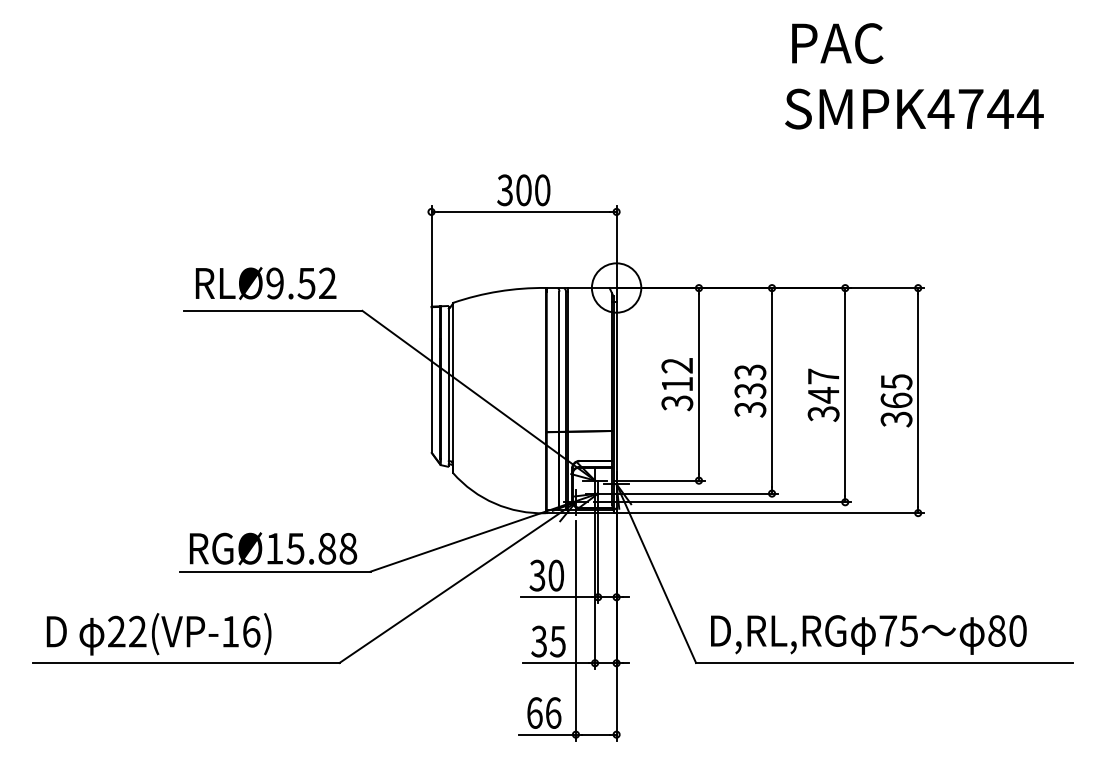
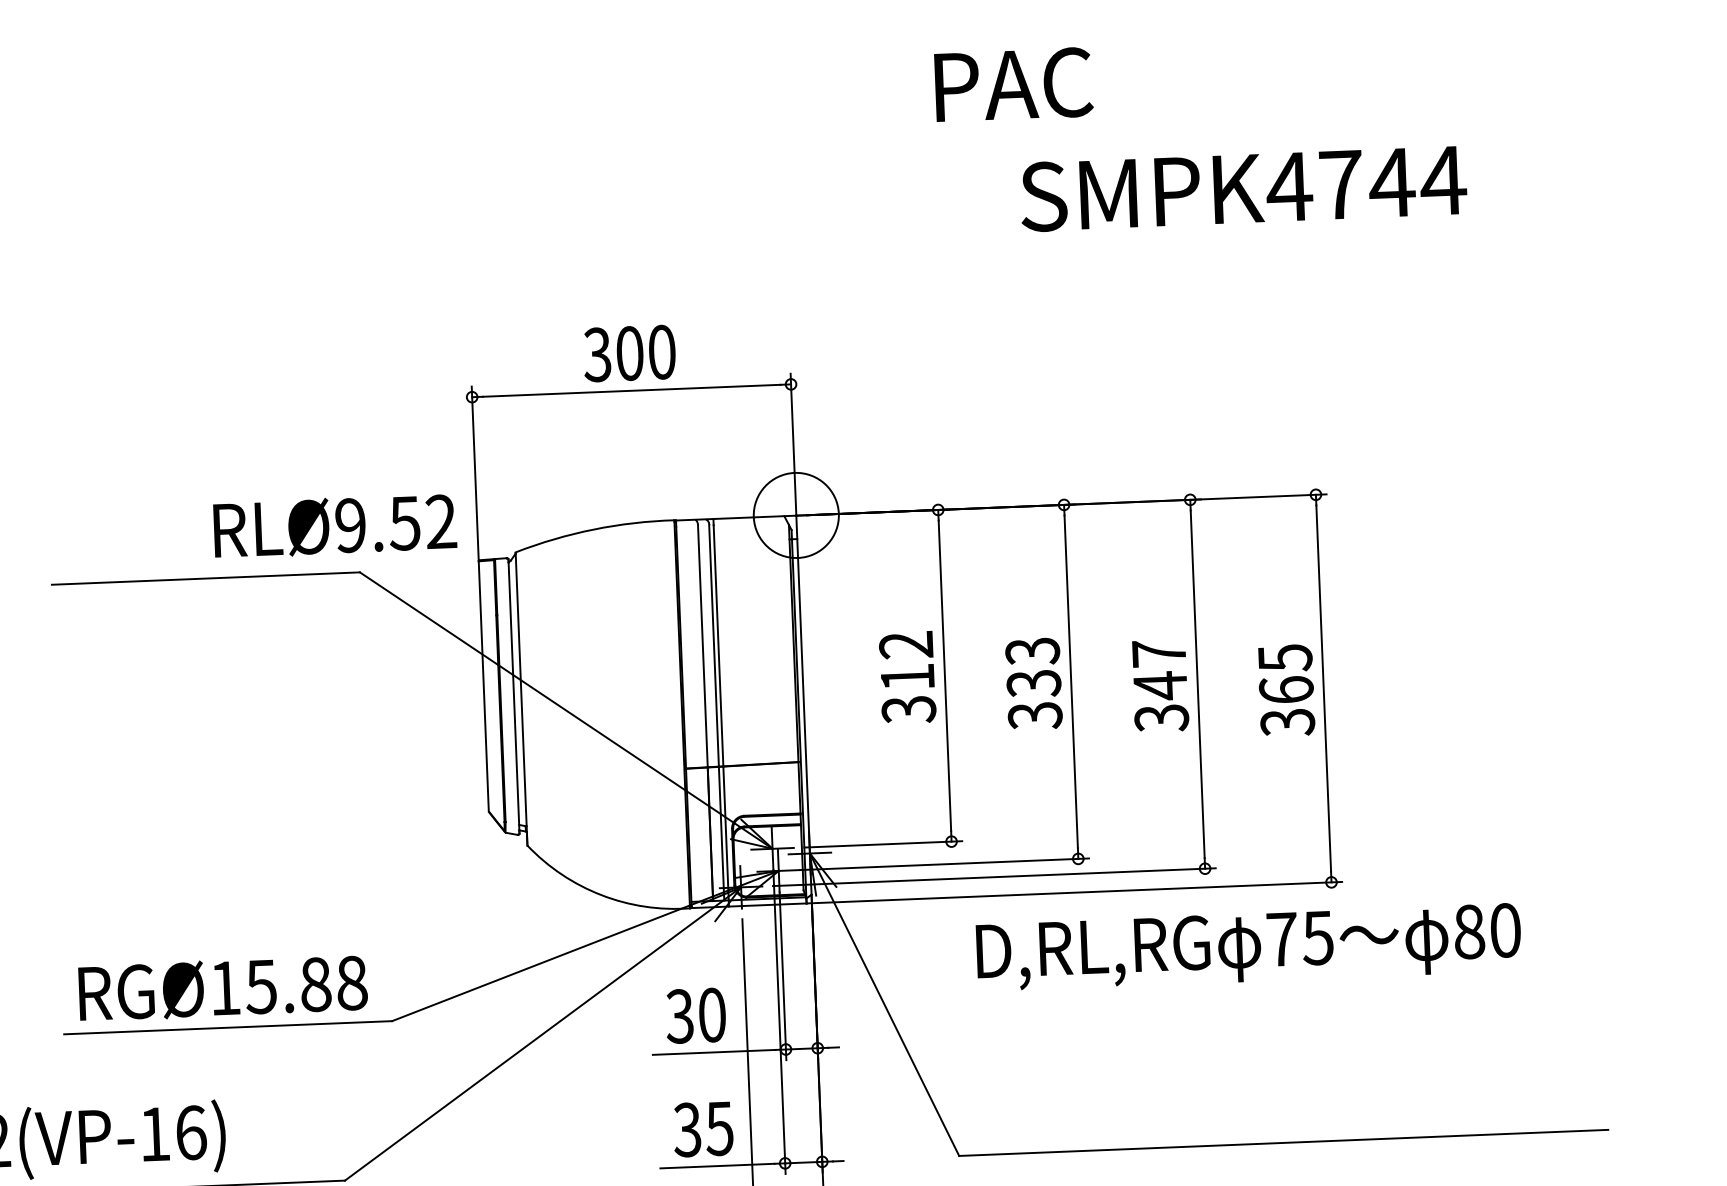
text: (837, 43) -> (1013, 84), moved
text: (914, 108) -> (1243, 187), moved
text: (265, 283) -> (334, 526), moved
text: (868, 634) -> (1248, 946), moved

